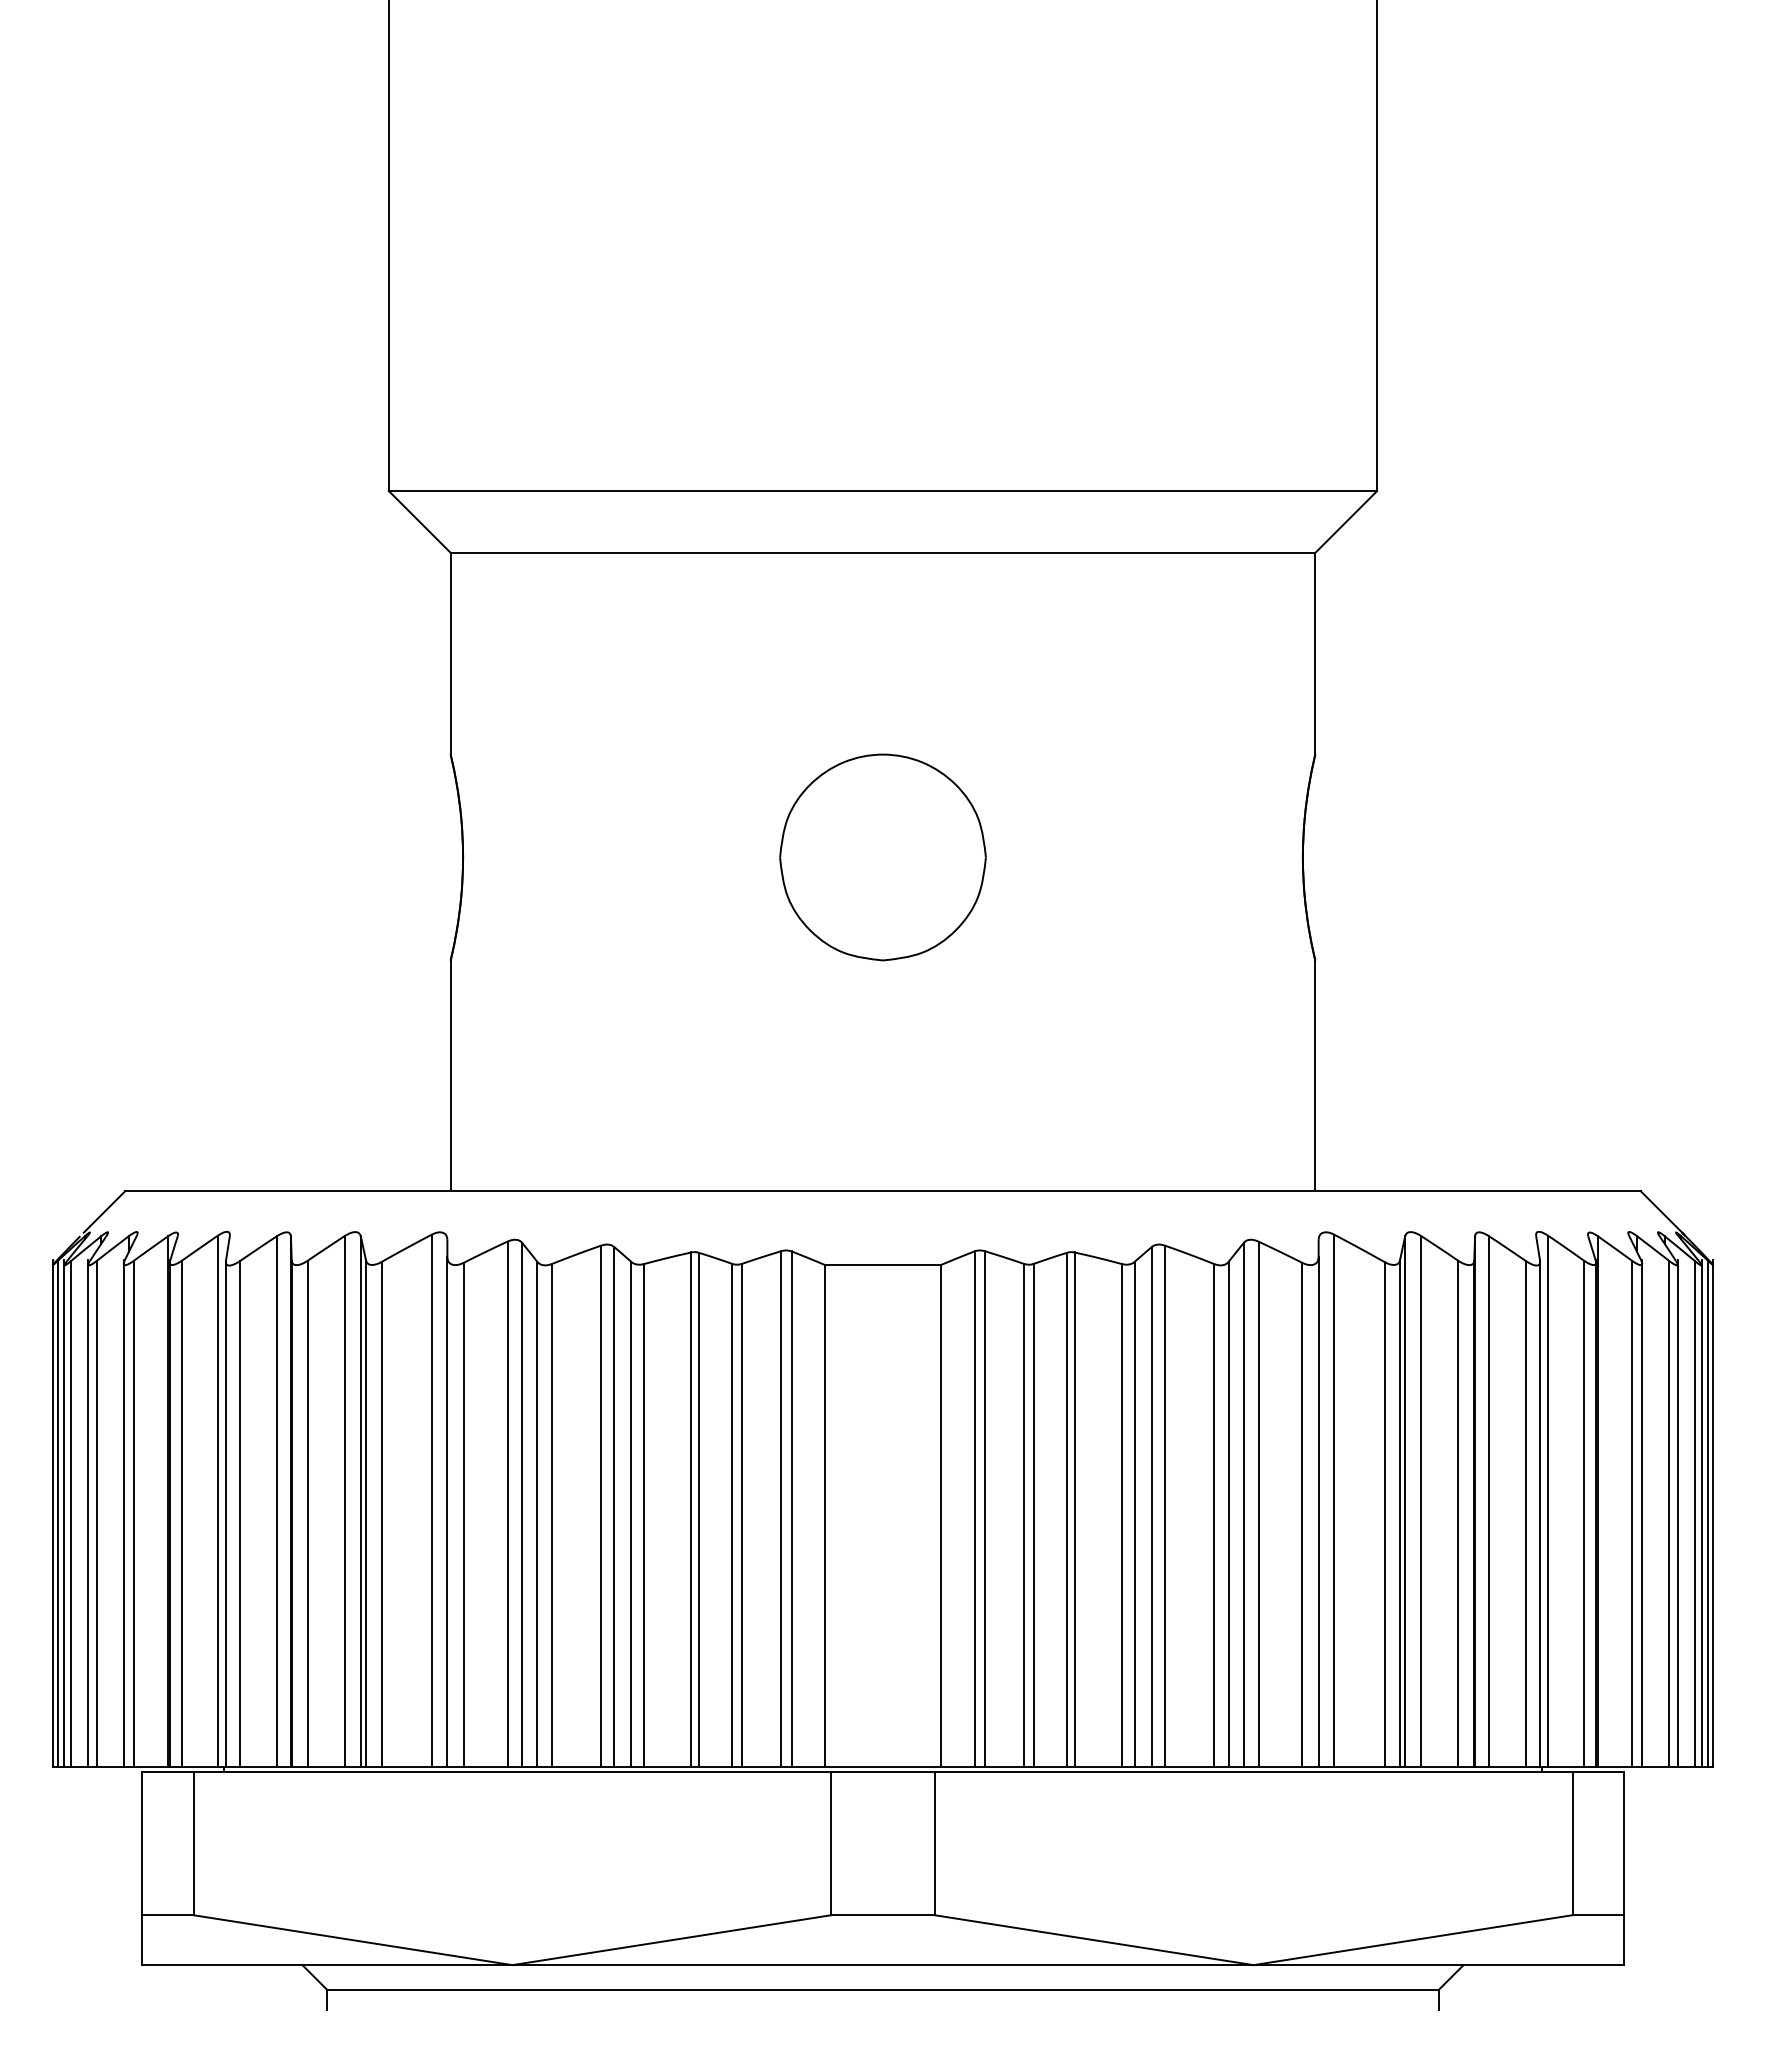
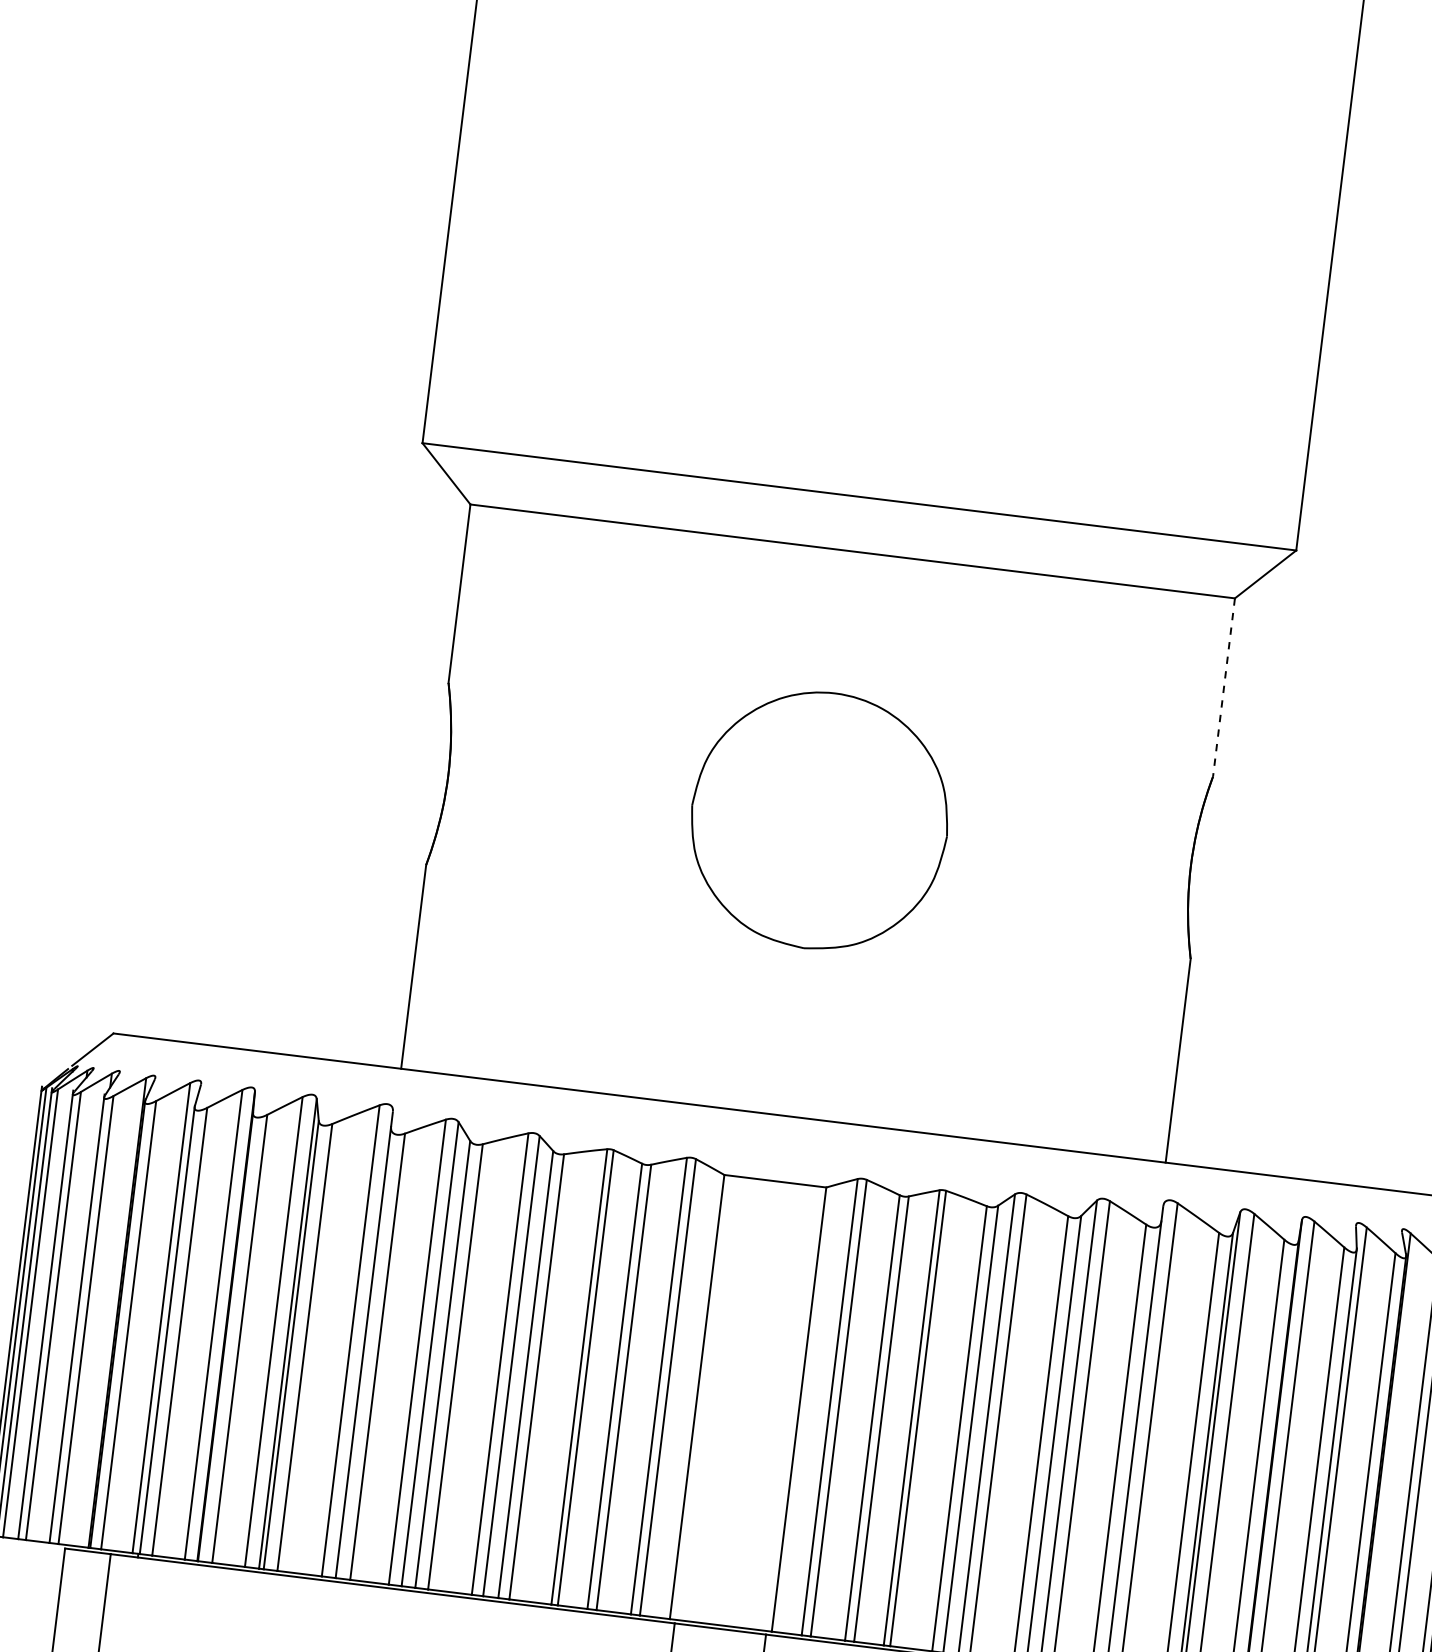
line: (1315, 653) -> (1224, 687), solid -> dashed
part: (882, 857) -> (819, 820), size x1.4

